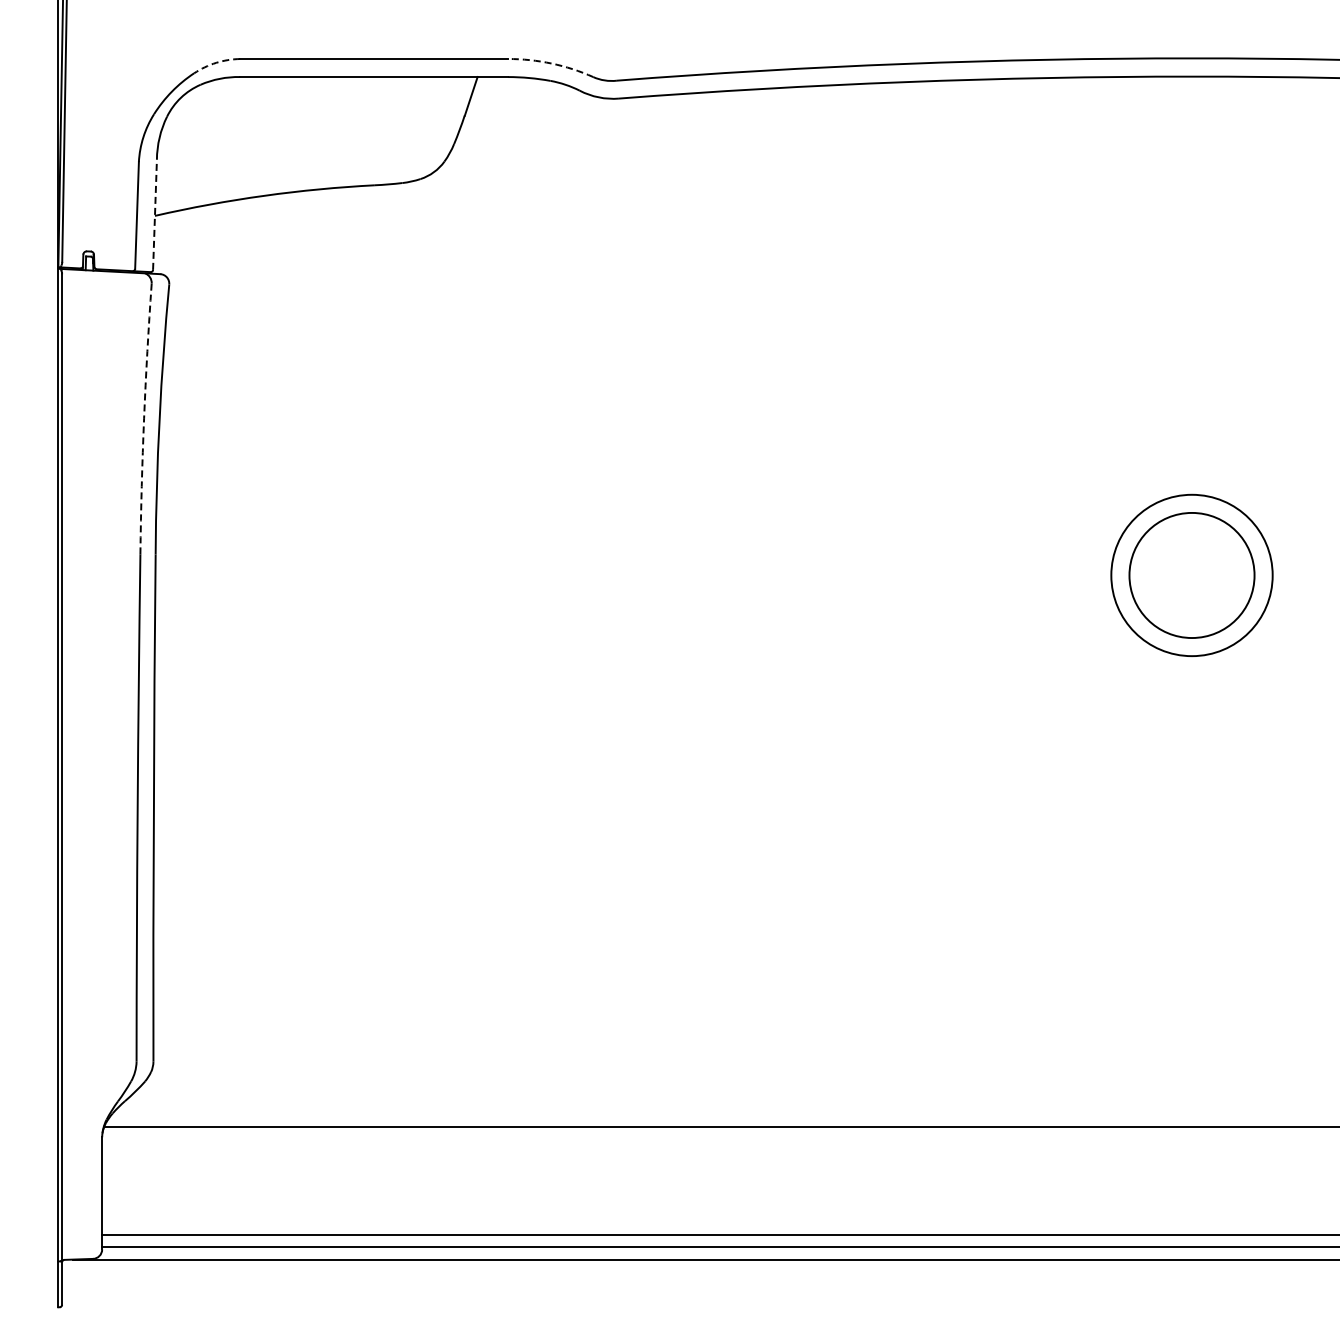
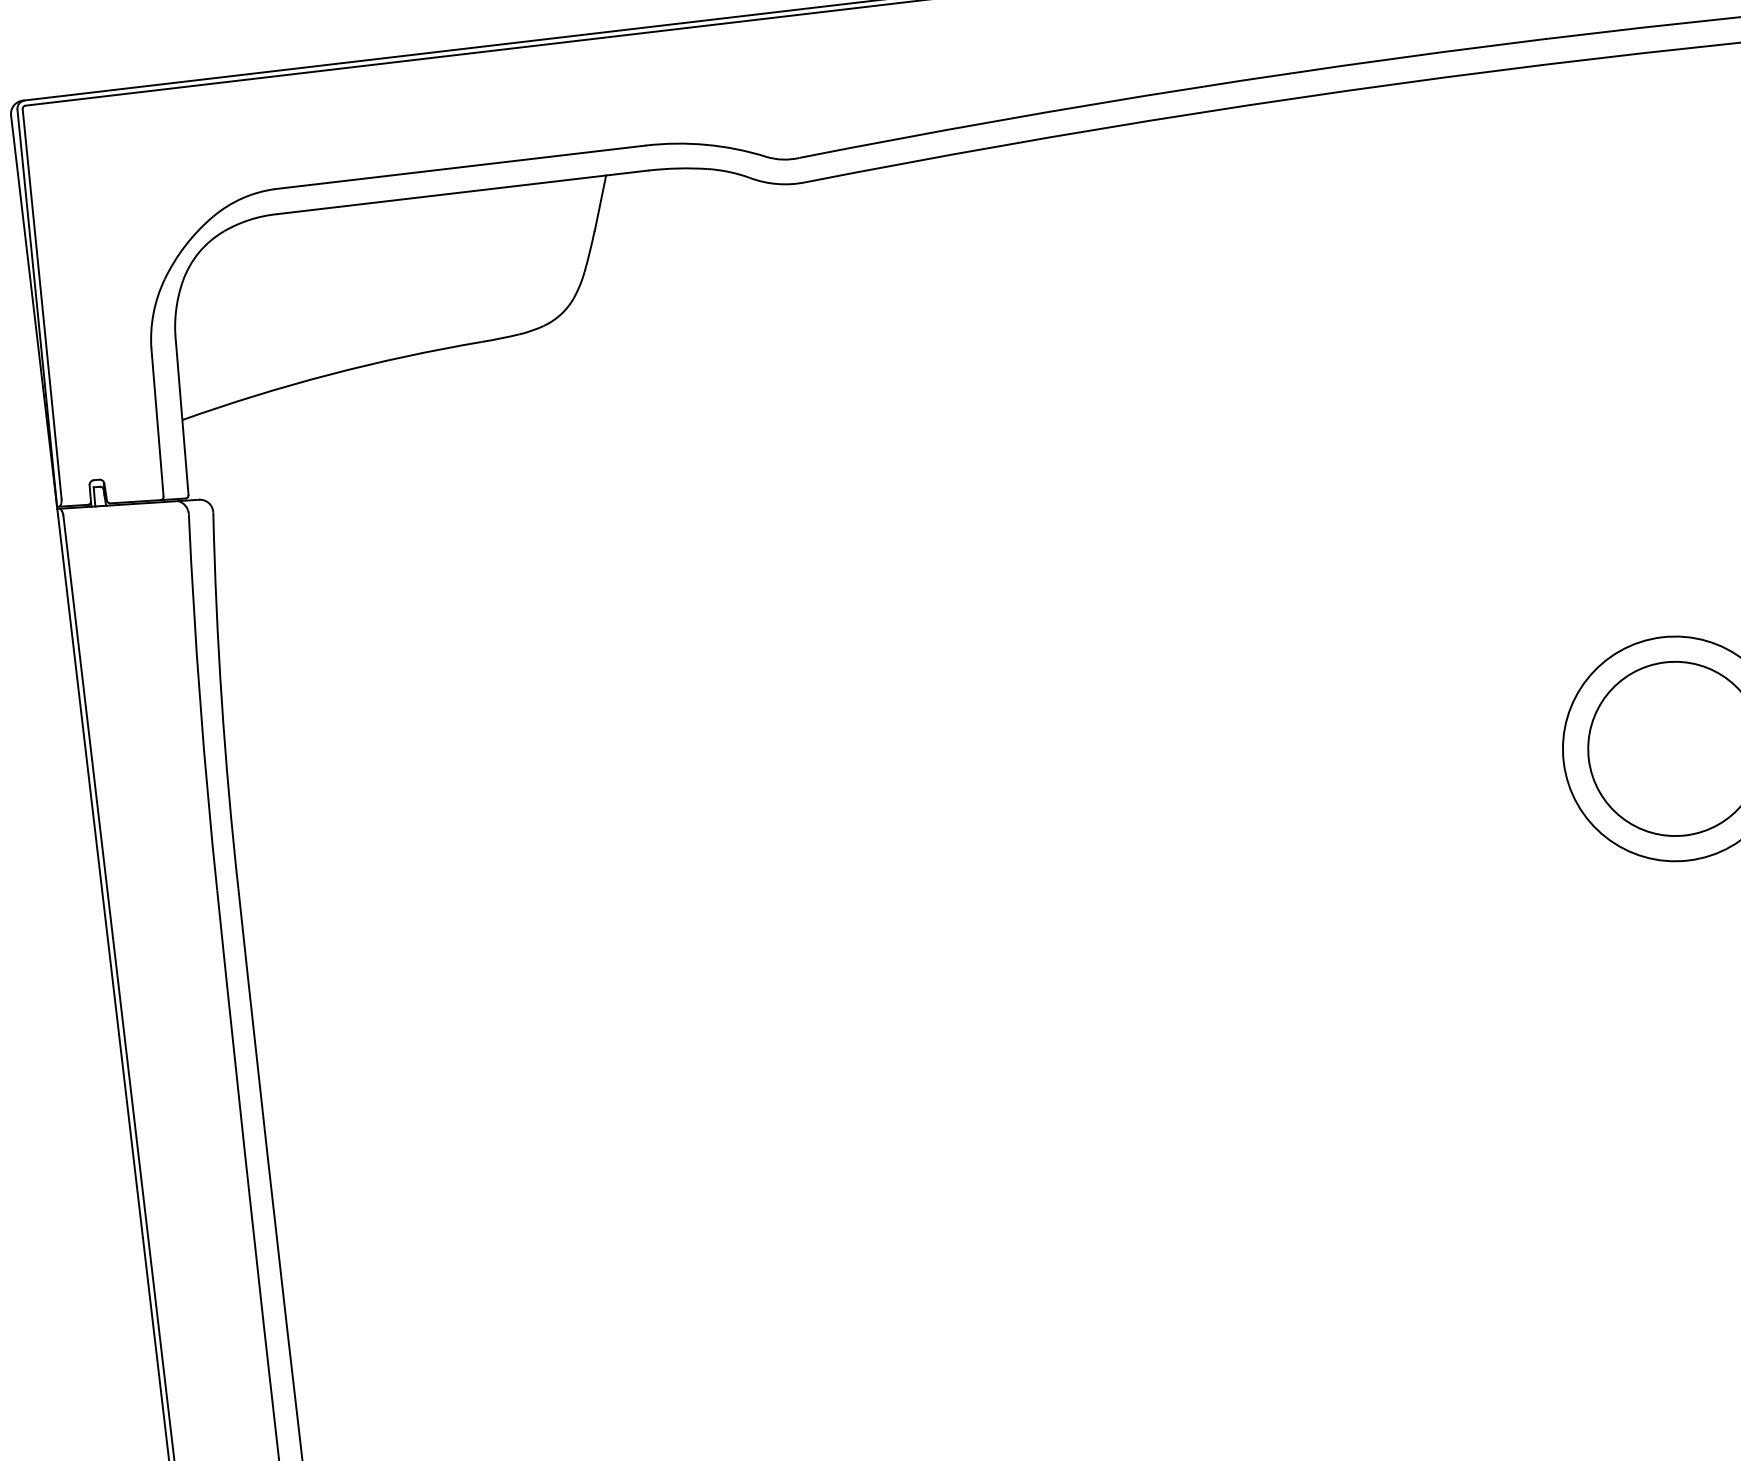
arc: (216, 62) -> (242, 197), dashed -> solid
arc: (551, 63) -> (706, 144), dashed -> solid
line: (155, 214) -> (182, 418), dashed -> solid
arc: (144, 418) -> (200, 702), dashed -> solid

